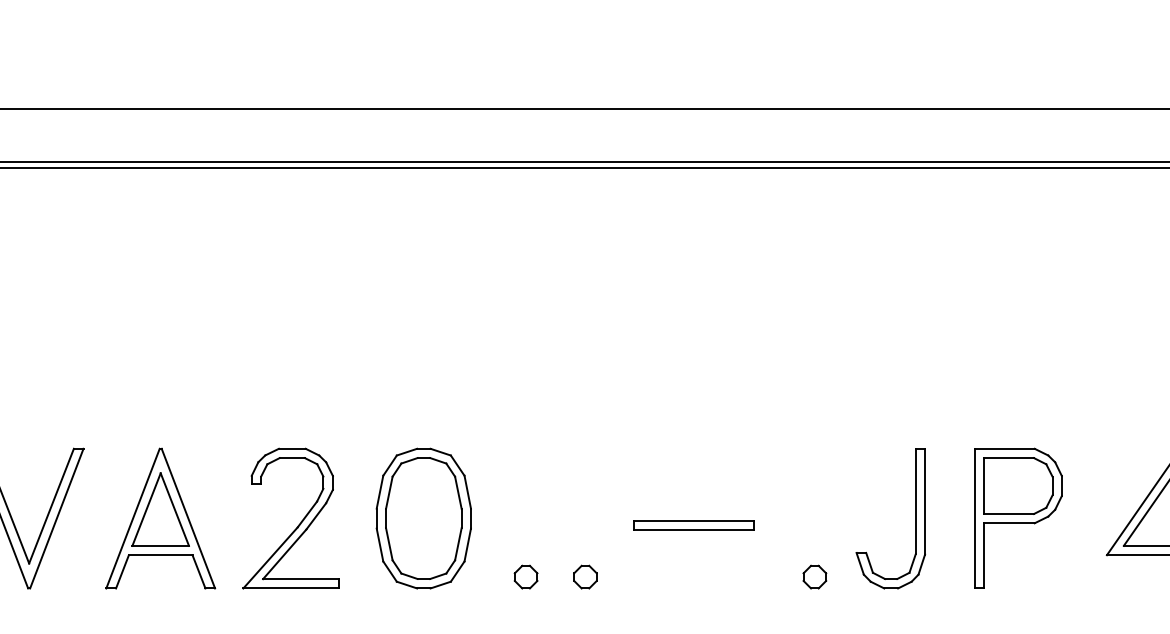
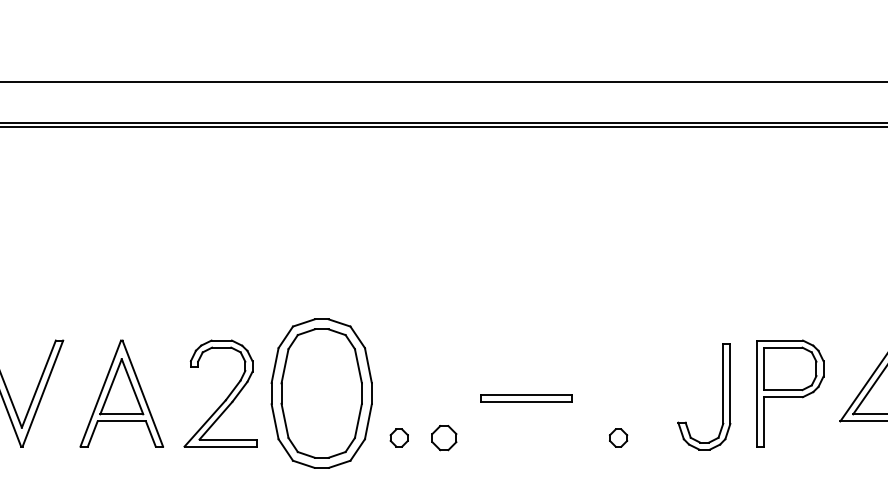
part: (1018, 517) -> (790, 392), moved
part: (423, 518) -> (321, 393), size x1.4
part: (915, 518) -> (723, 396), moved
part: (585, 576) -> (444, 437), size x1.4

